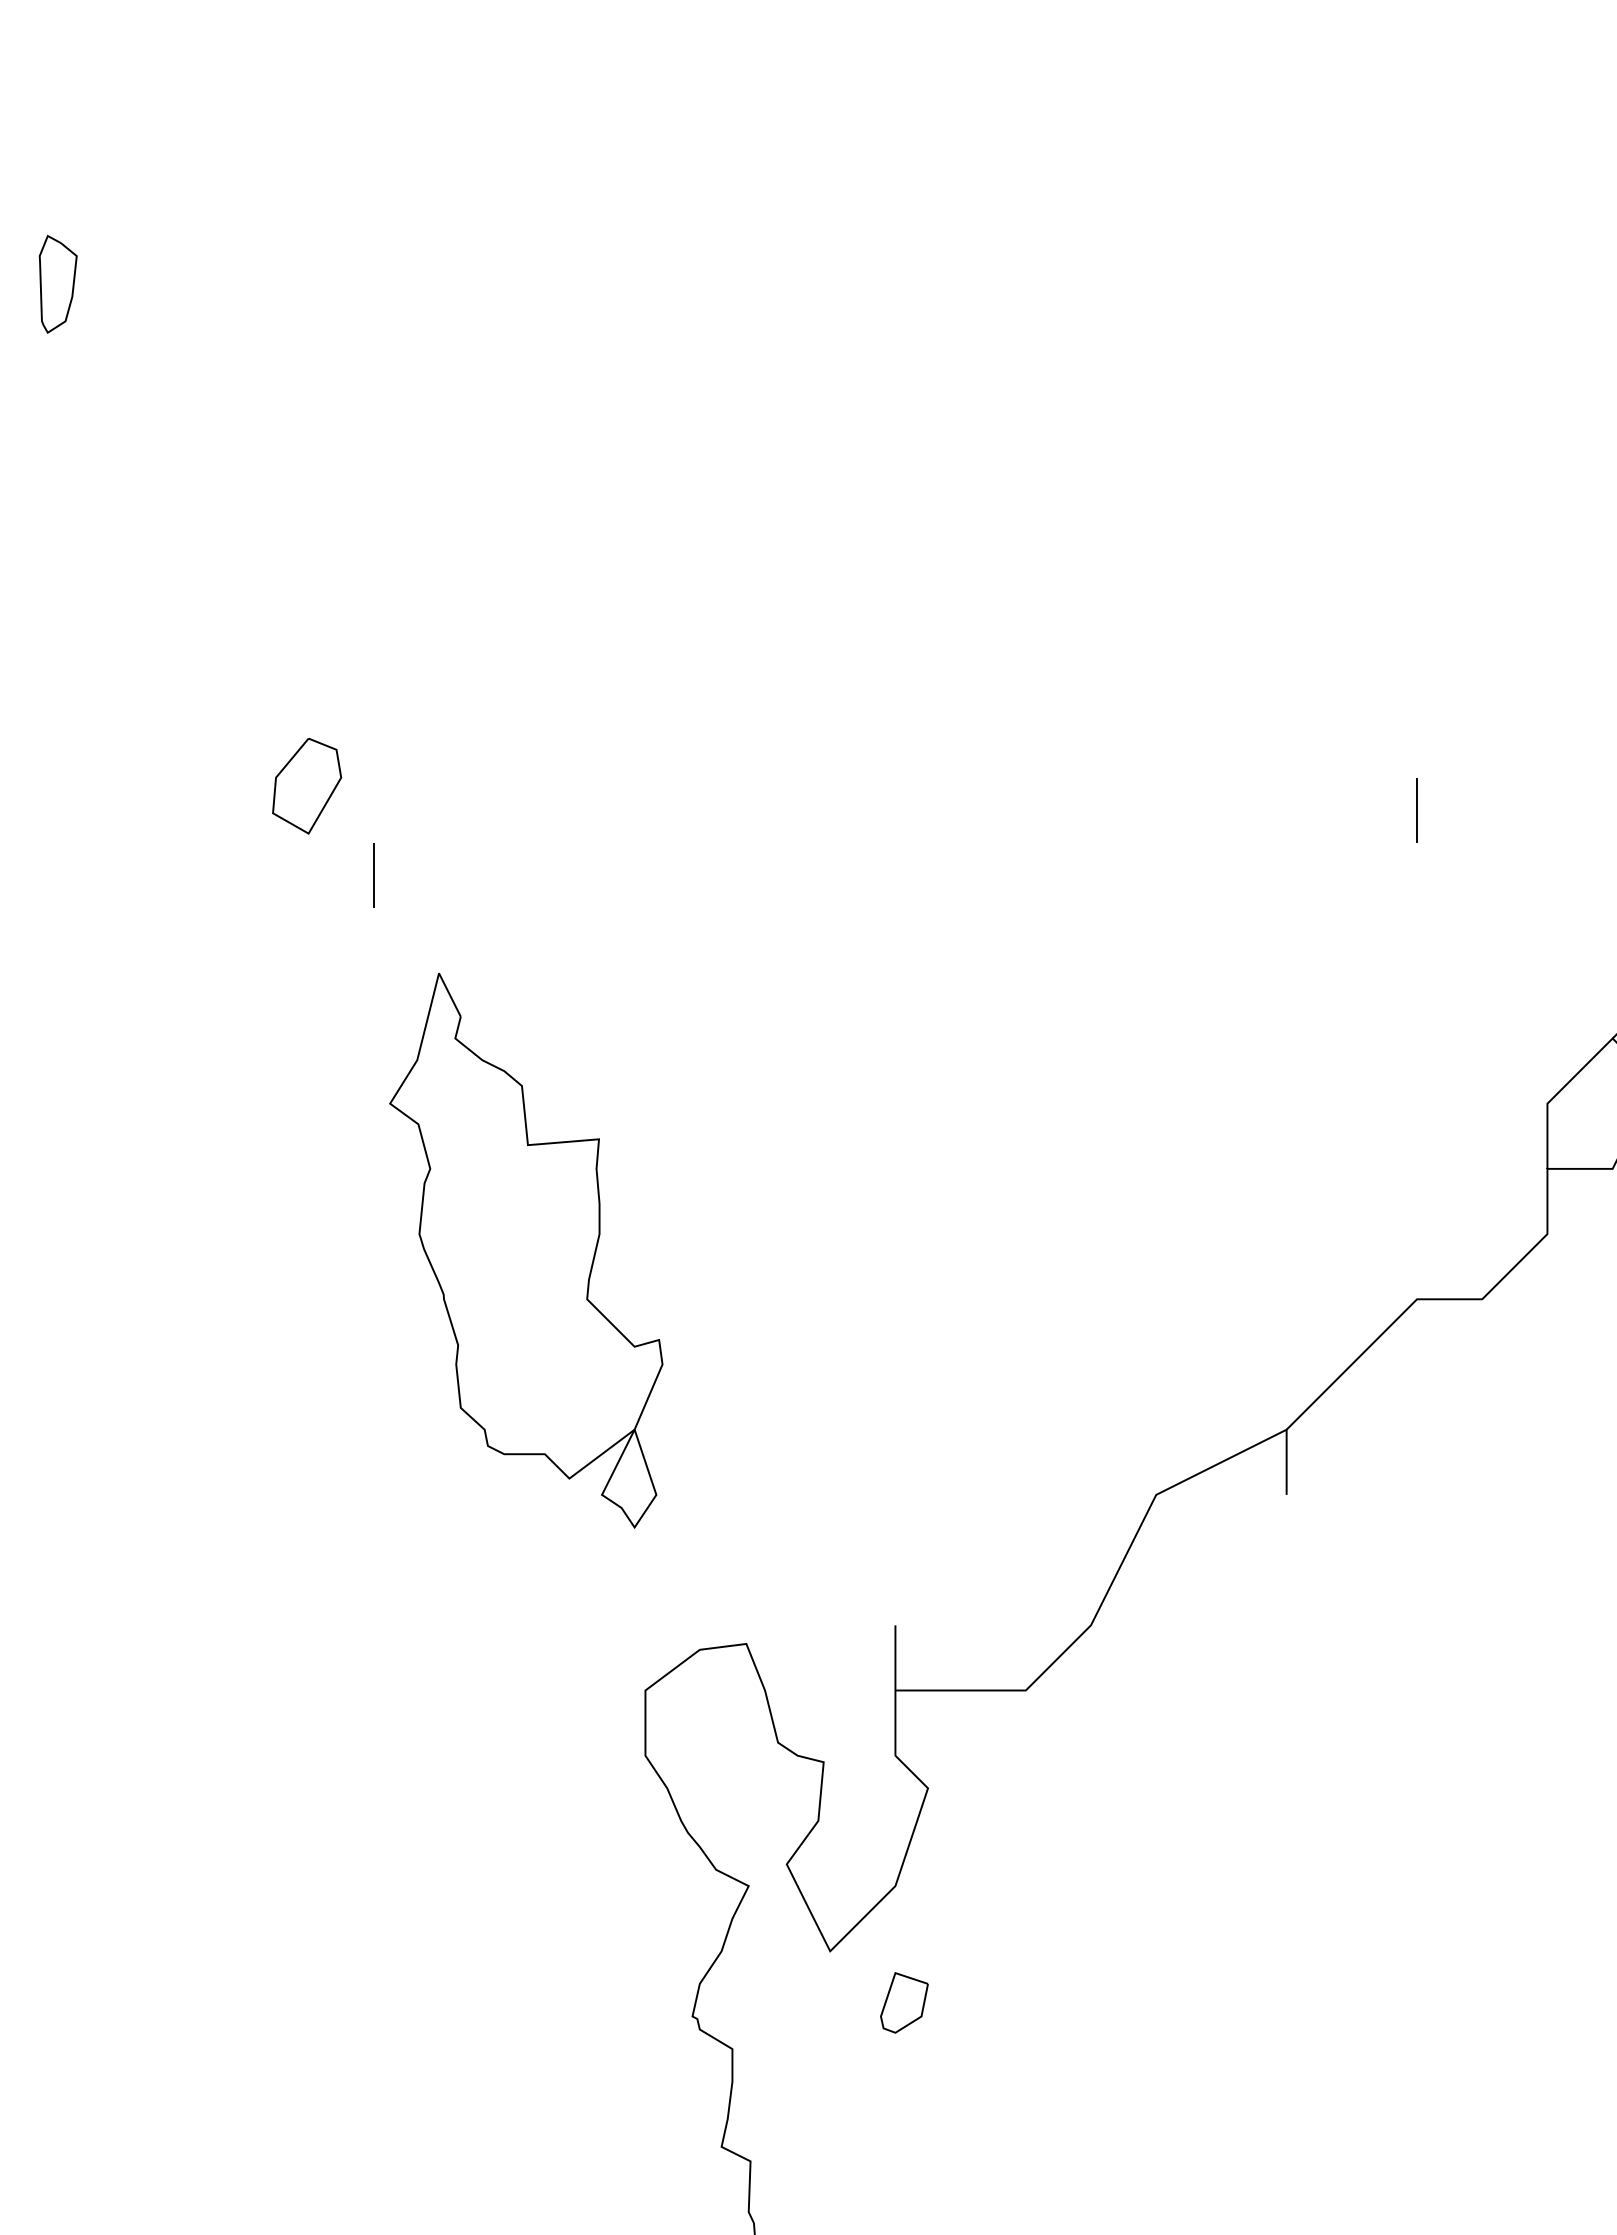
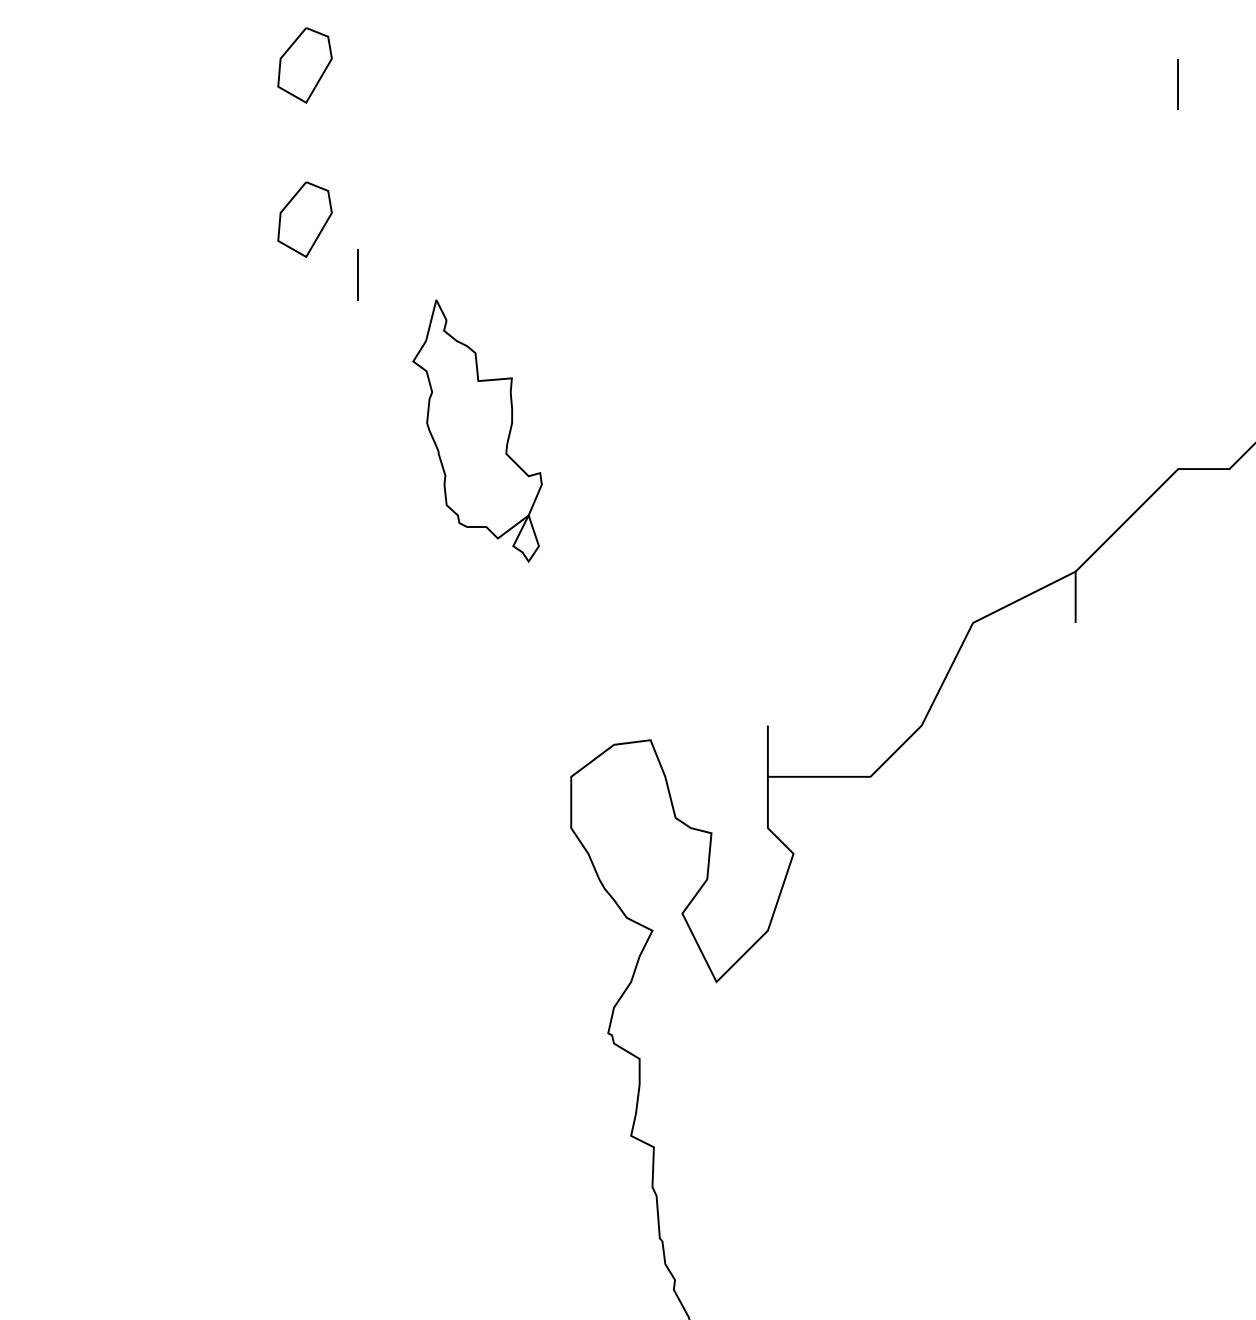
line: (373, 875) -> (357, 274), moved
part: (307, 981) -> (305, 219), added
part: (526, 1250) -> (477, 430), size x0.6
part: (904, 2002) -> (775, 1022), removed

